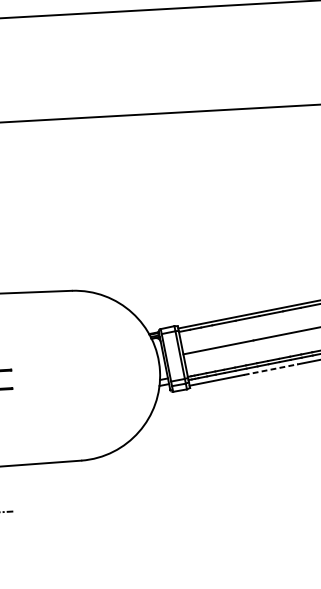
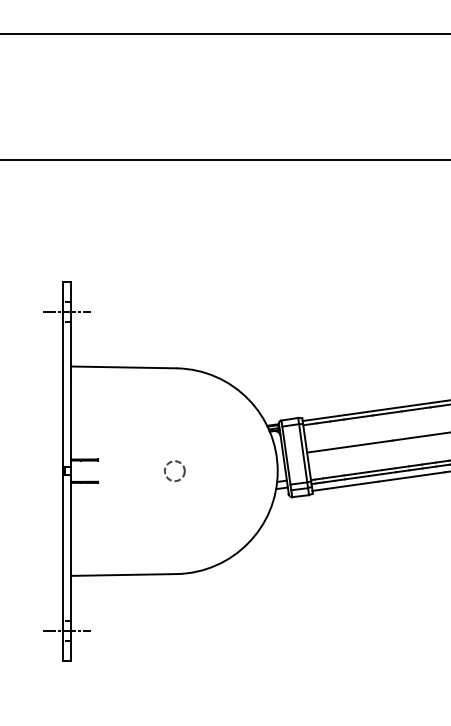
line: (271, 369) -> (412, 476), dashed -> solid
circle: (74, 375) -> (174, 470), added

